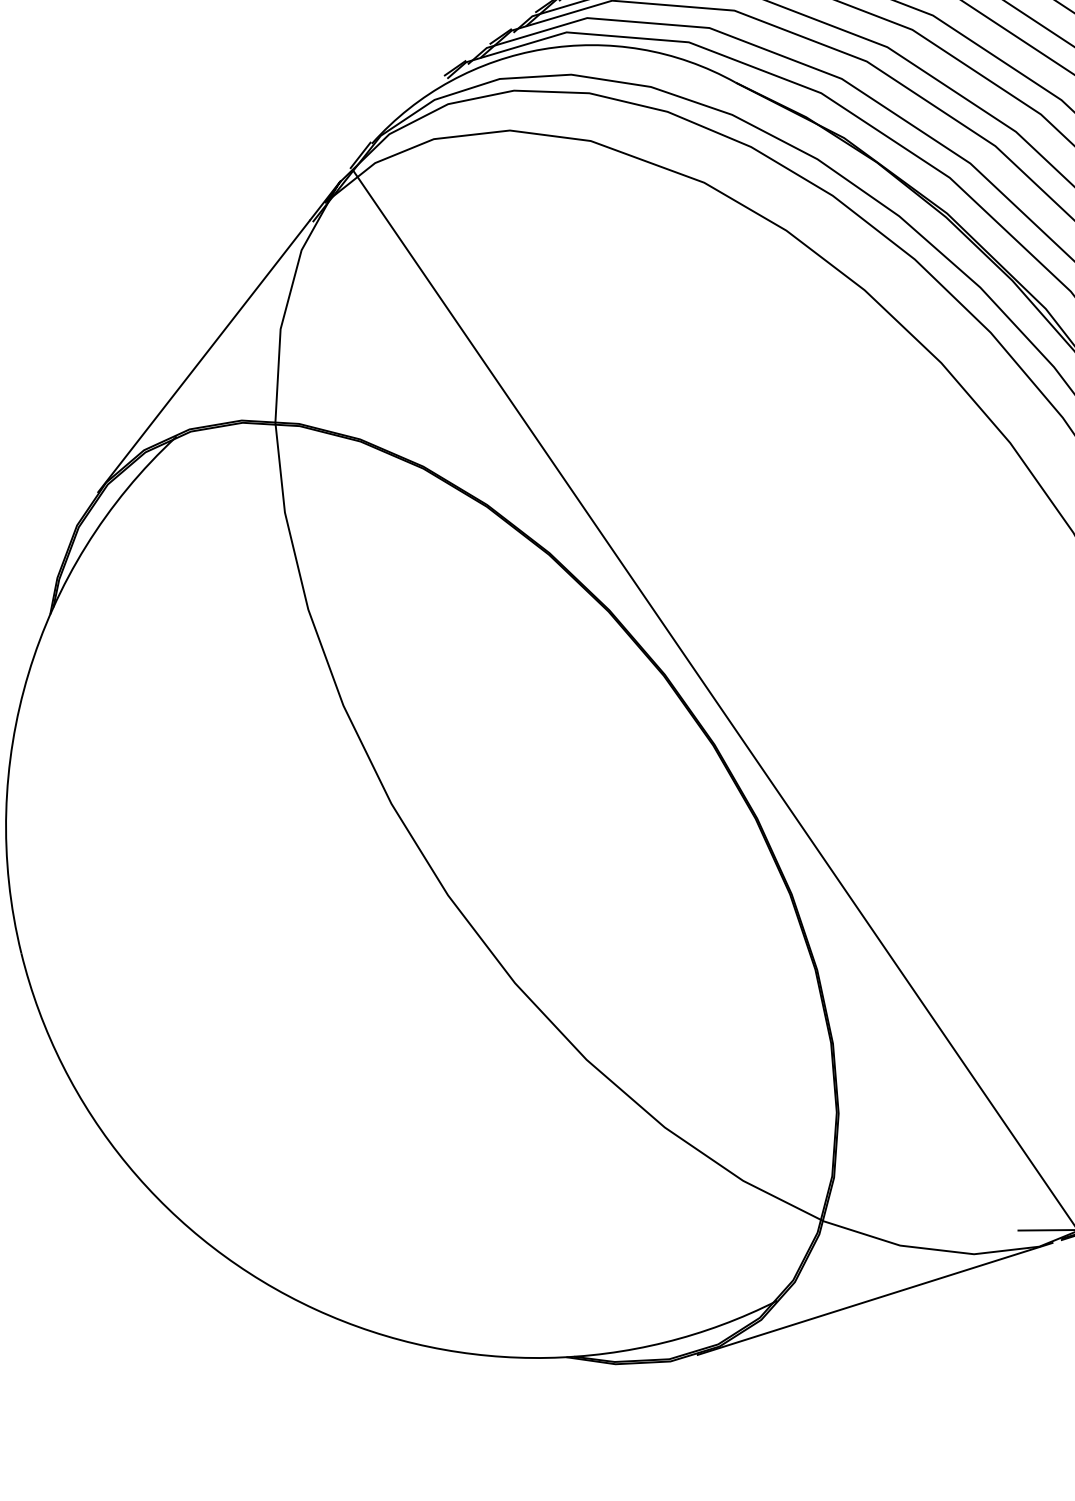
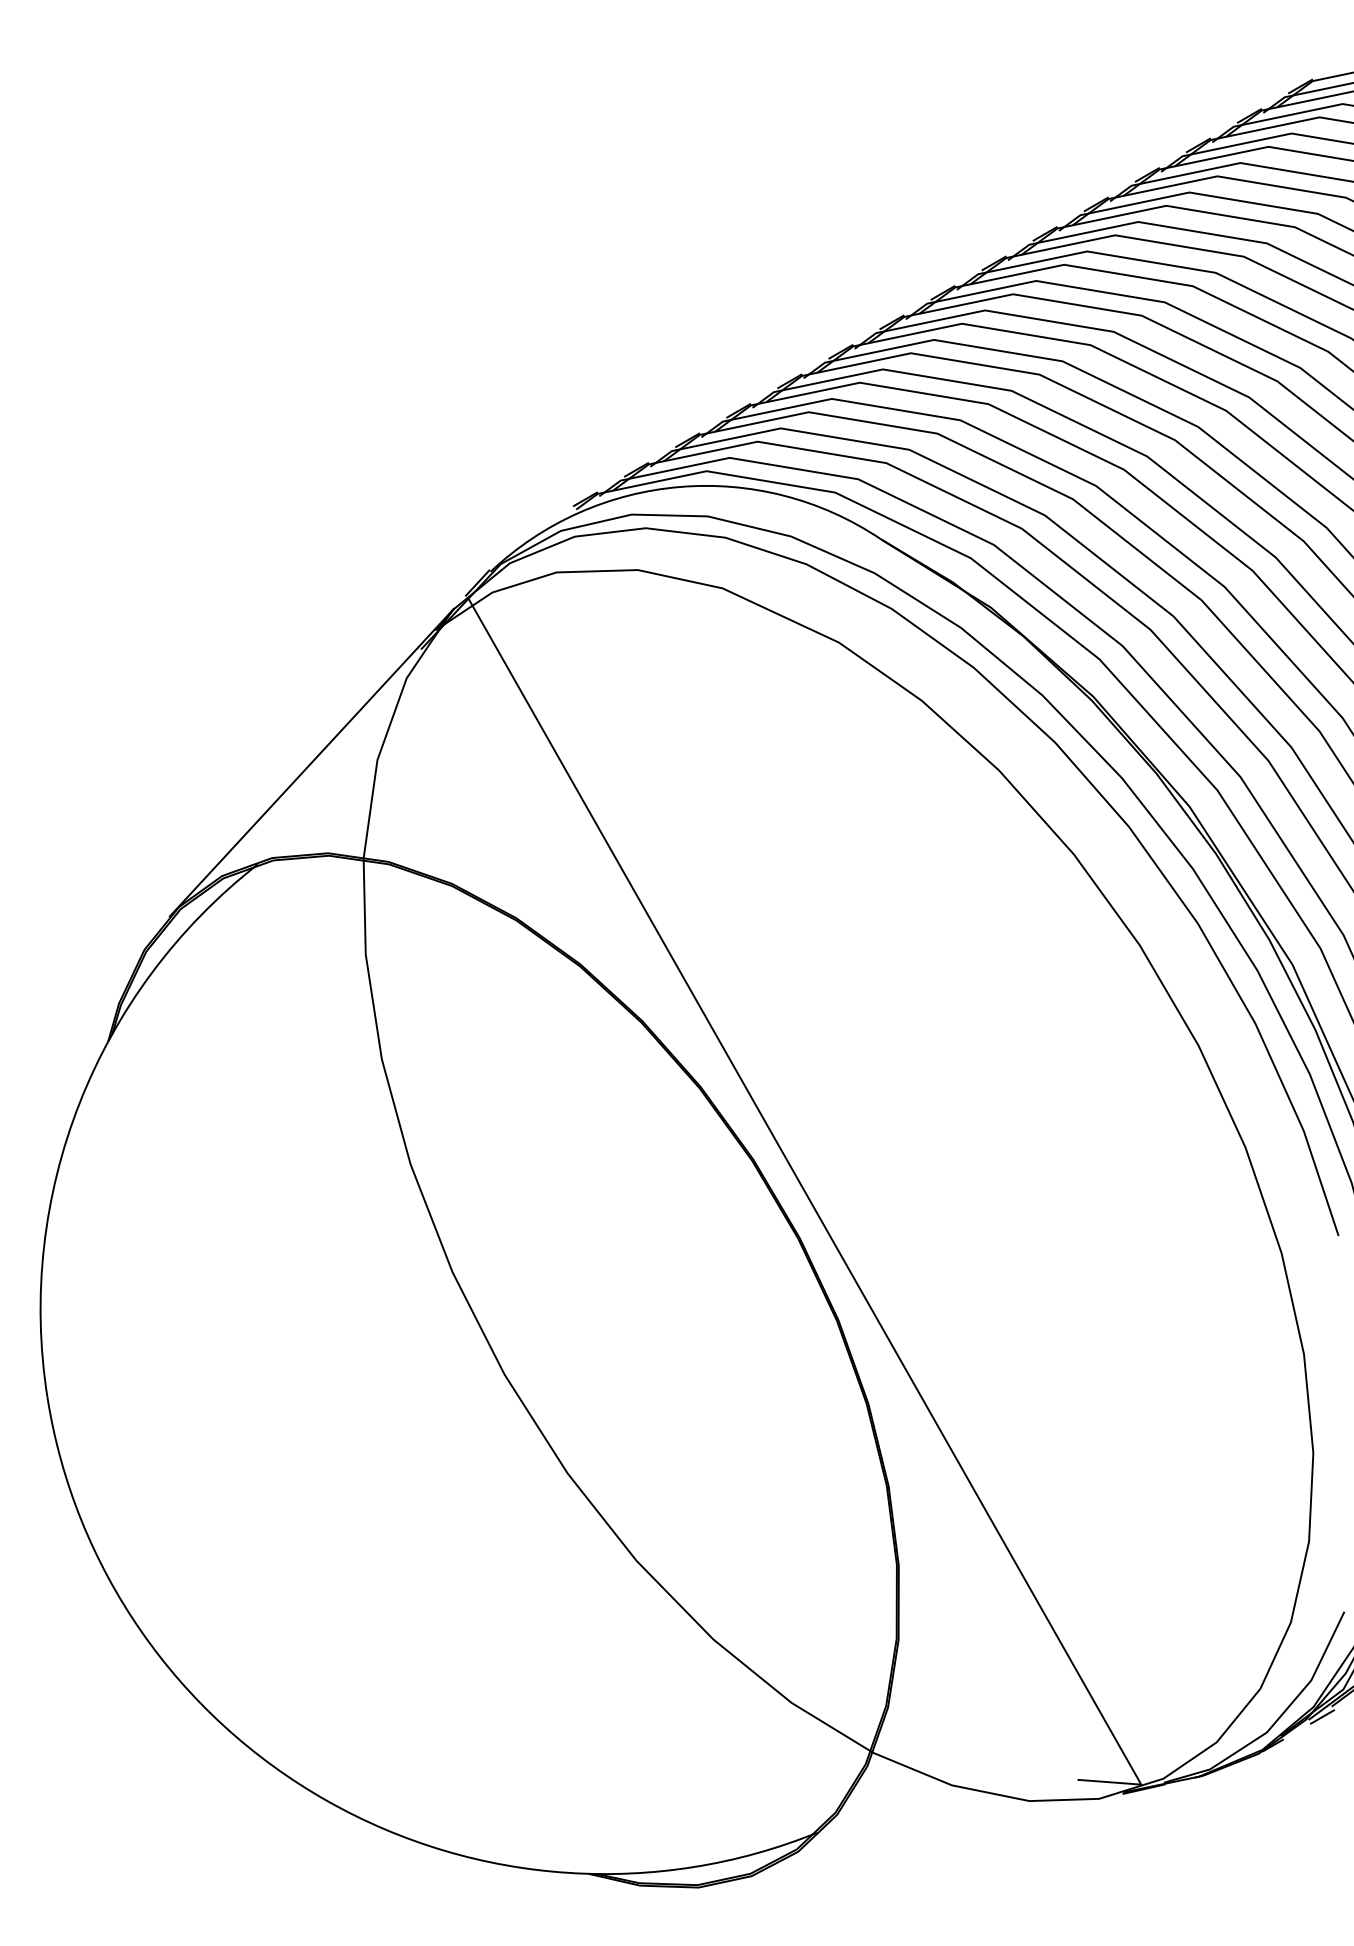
line: (874, 1298) -> (920, 1839), removed

